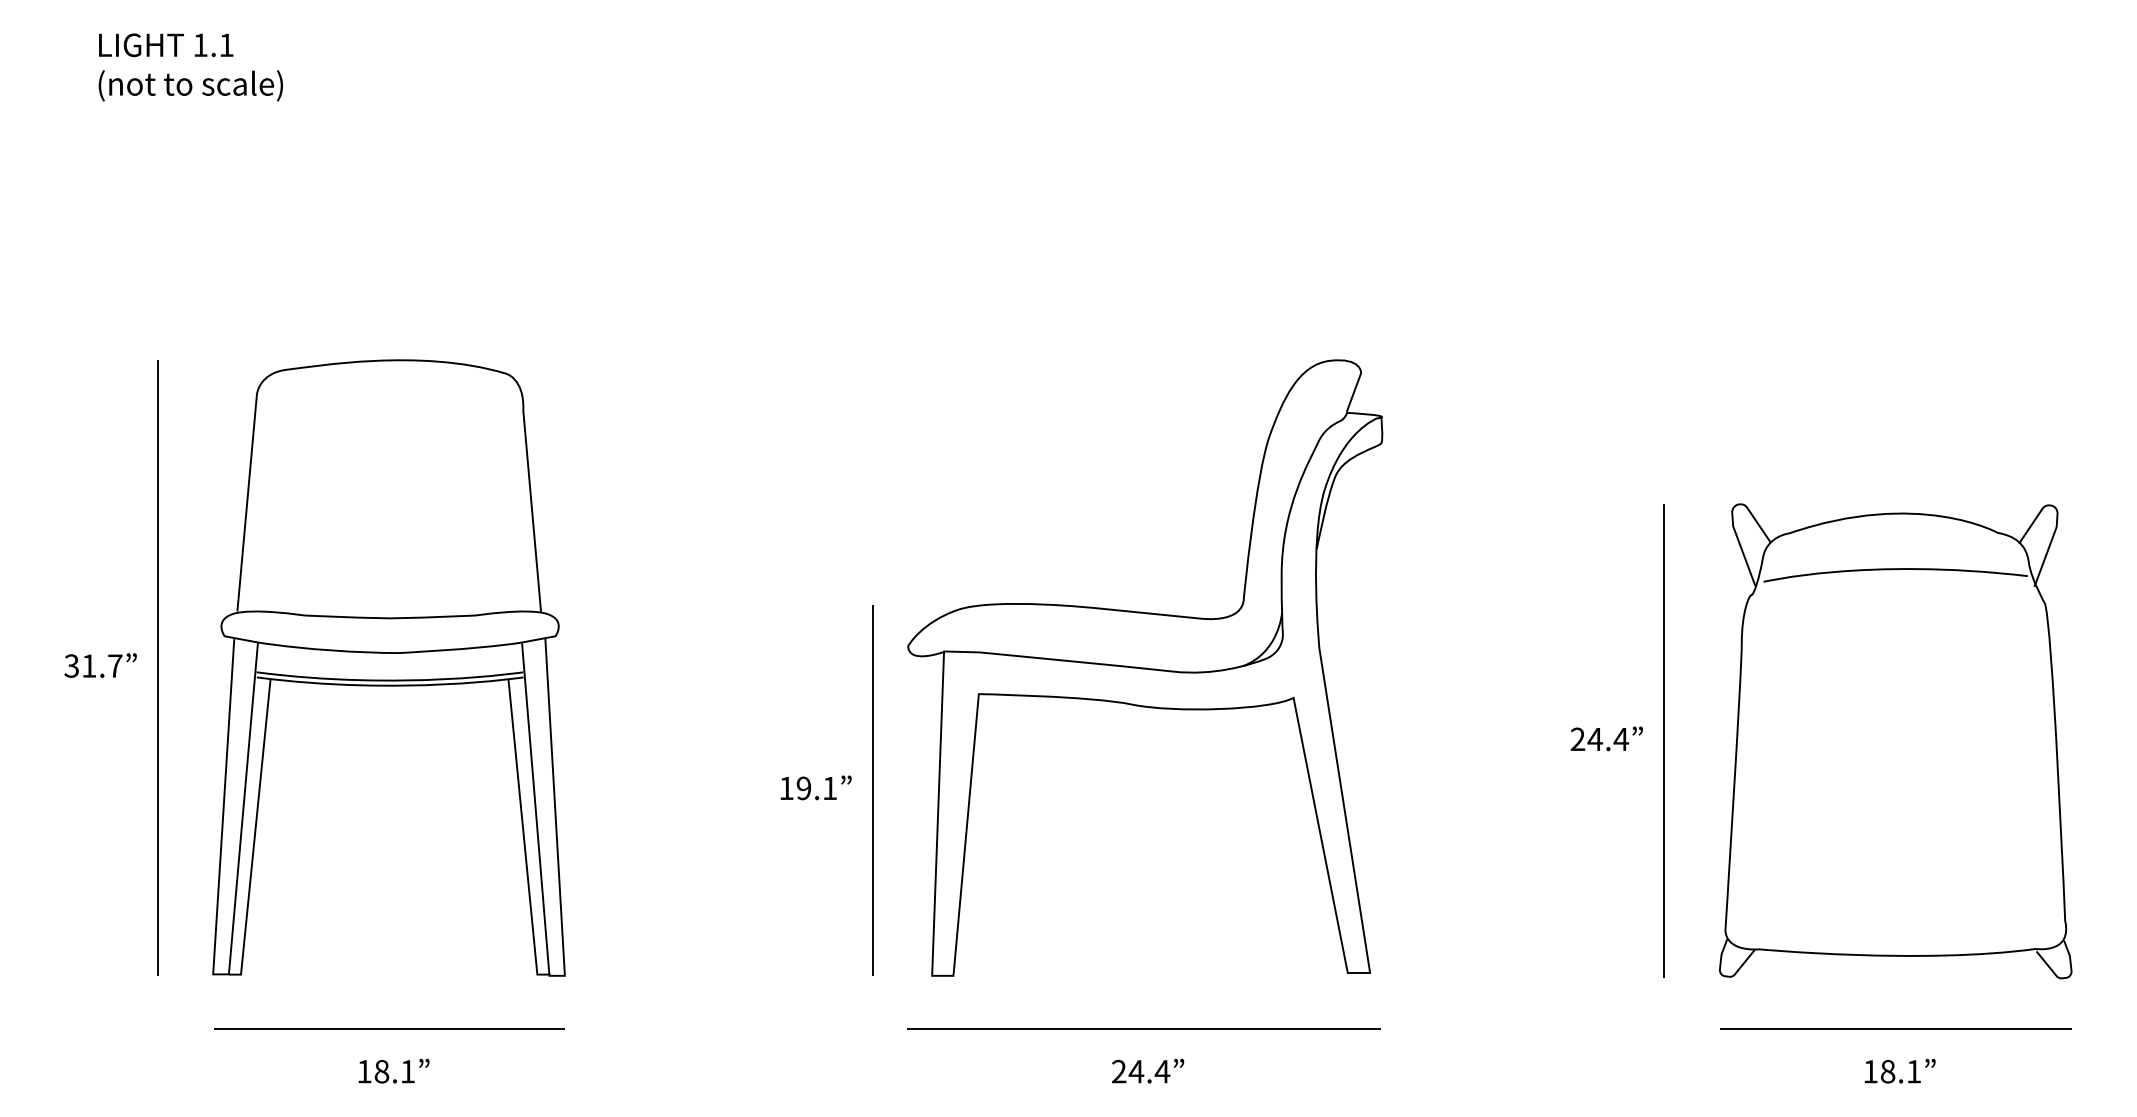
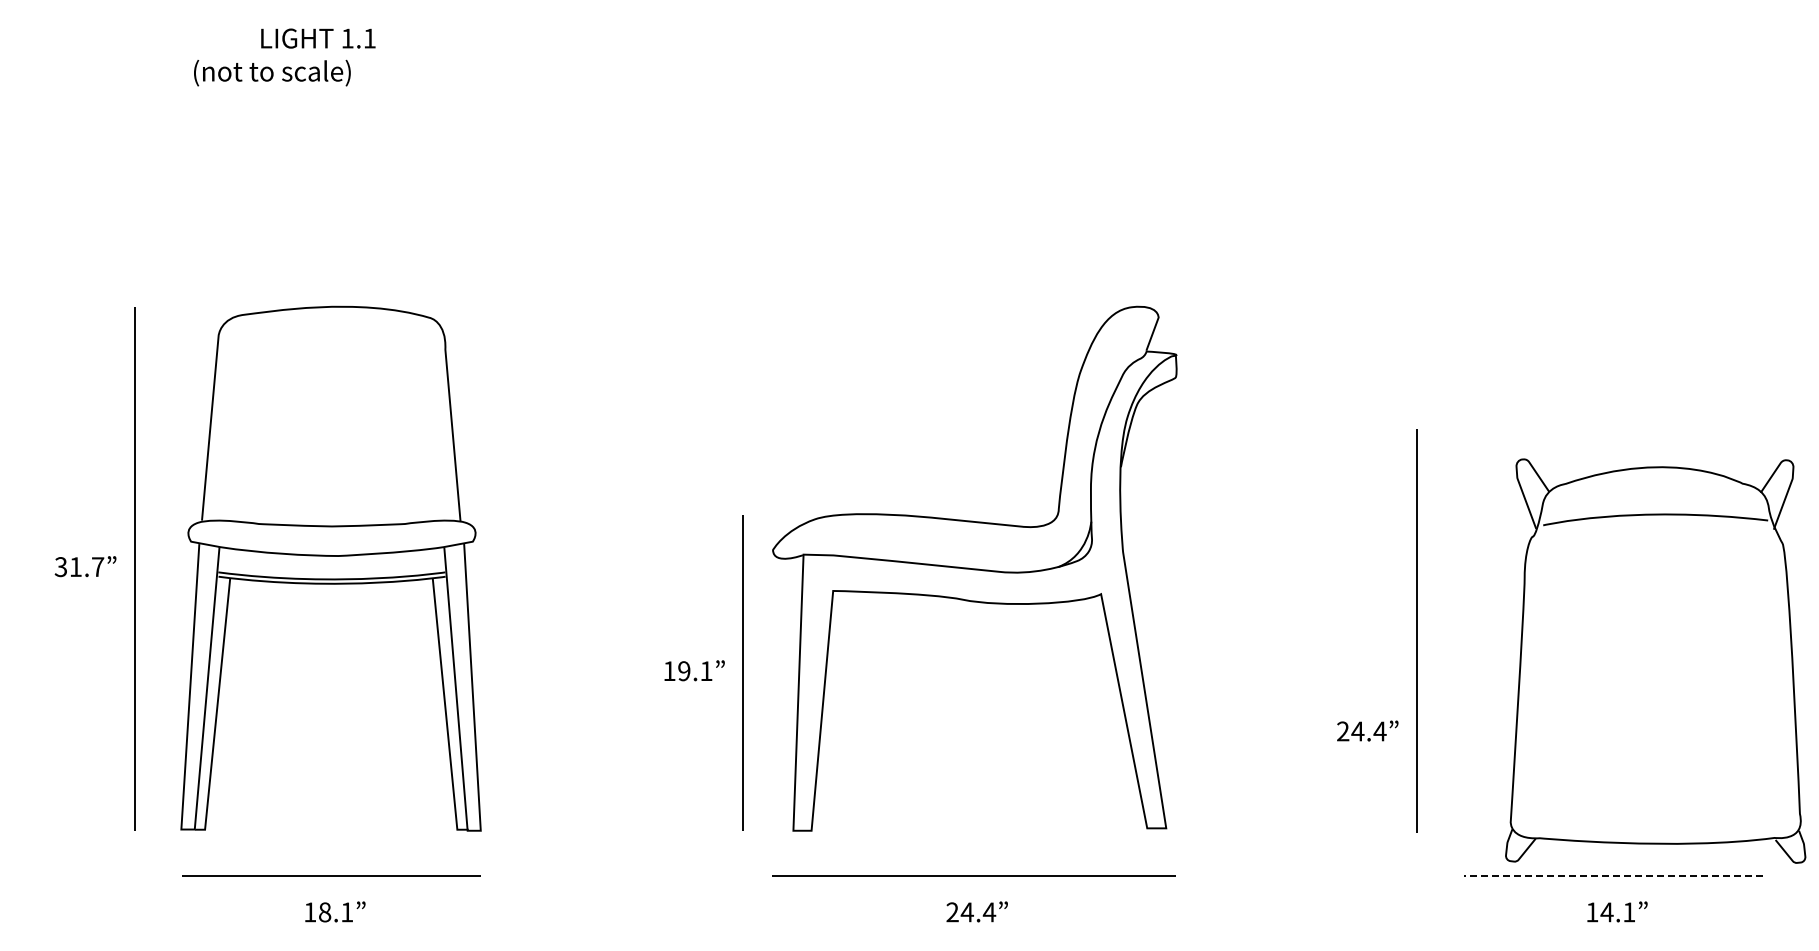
text: (166, 45) -> (318, 38), moved
text: (190, 85) -> (272, 72), moved
text: (1606, 738) -> (1367, 730), moved
part: (1895, 740) -> (1655, 660), moved
line: (1895, 1028) -> (1613, 875), solid -> dashed
text: (1887, 1071) -> (1606, 912), 18.1 -> 14.1

